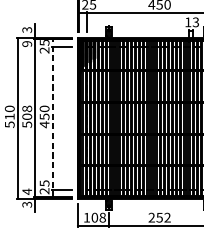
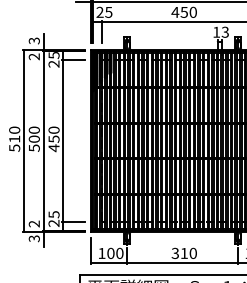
text: (27, 43) -> (34, 56), 9 -> 2
text: (27, 108) -> (34, 129), 508 -> 500
line: (52, 117) -> (63, 140), dashed -> solid
text: (26, 191) -> (33, 223), 4 -> 2
text: (102, 217) -> (119, 253), 108 -> 100
text: (158, 217) -> (183, 253), 252 -> 310

